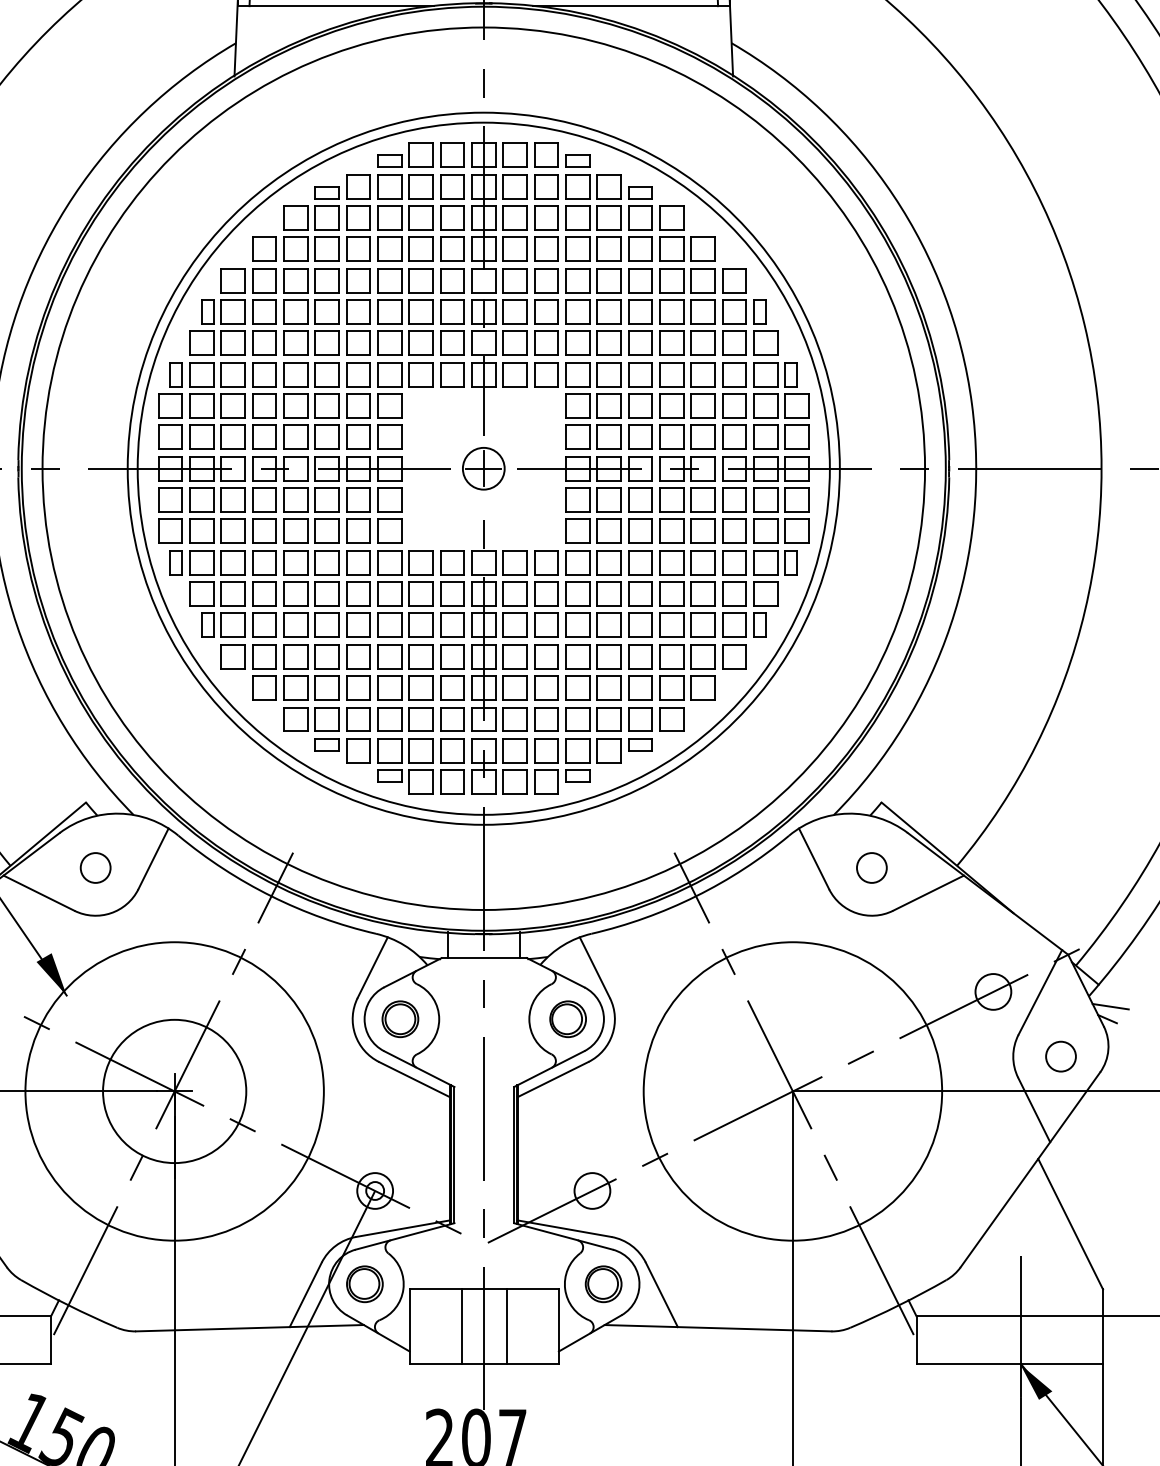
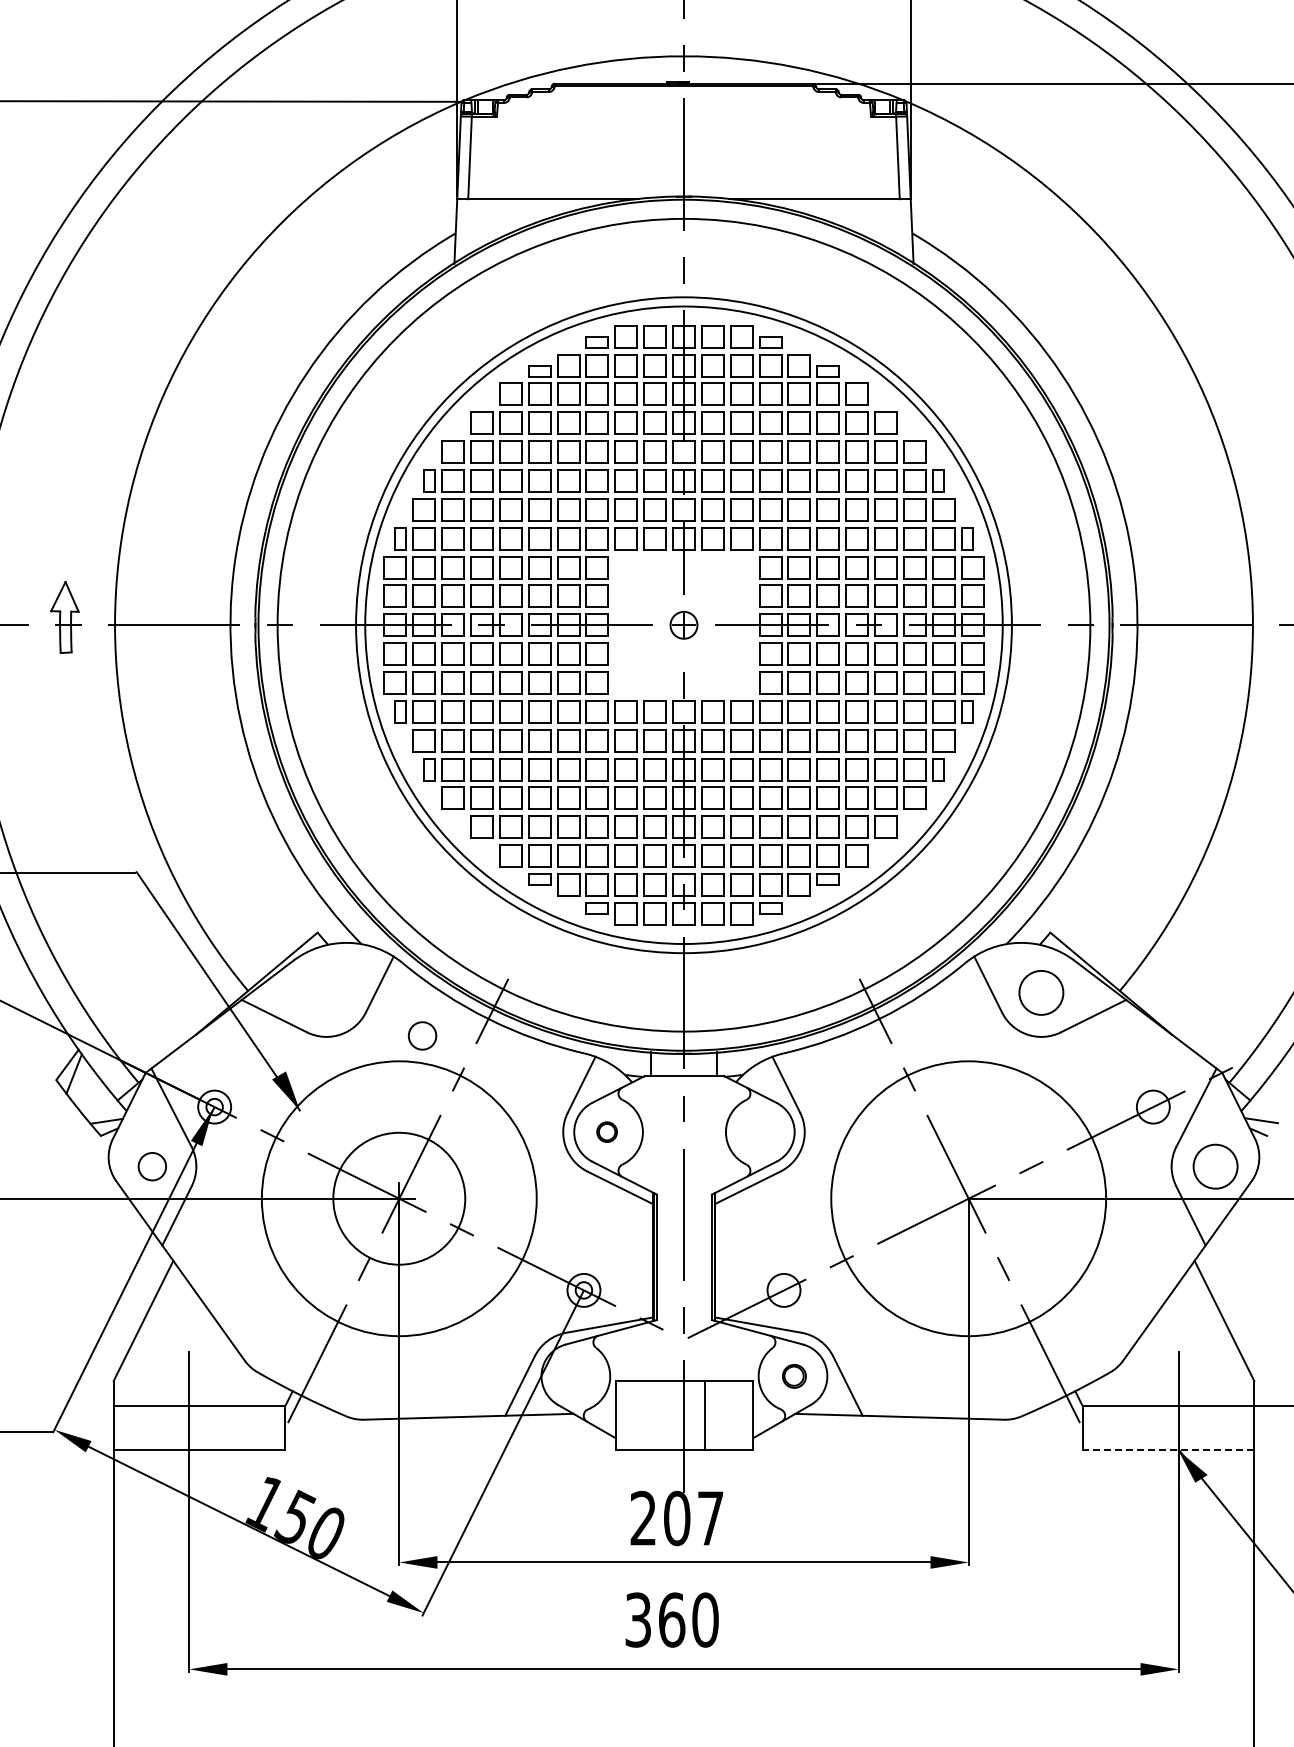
part: (483, 469) -> (683, 625), size x0.7
circle: (95, 867) -> (422, 1035), moved
circle: (871, 867) -> (1041, 992), size x1.6
part: (399, 1018) -> (606, 1131), size x0.6
part: (567, 1018) -> (761, 1131), removed
circle: (1060, 1056) -> (1215, 1166), size x1.6
part: (364, 1284) -> (574, 1376), removed
part: (603, 1284) -> (794, 1376), size x0.7
line: (461, 1326) -> (663, 1415), removed
line: (1009, 1363) -> (1168, 1449), solid -> dashed

